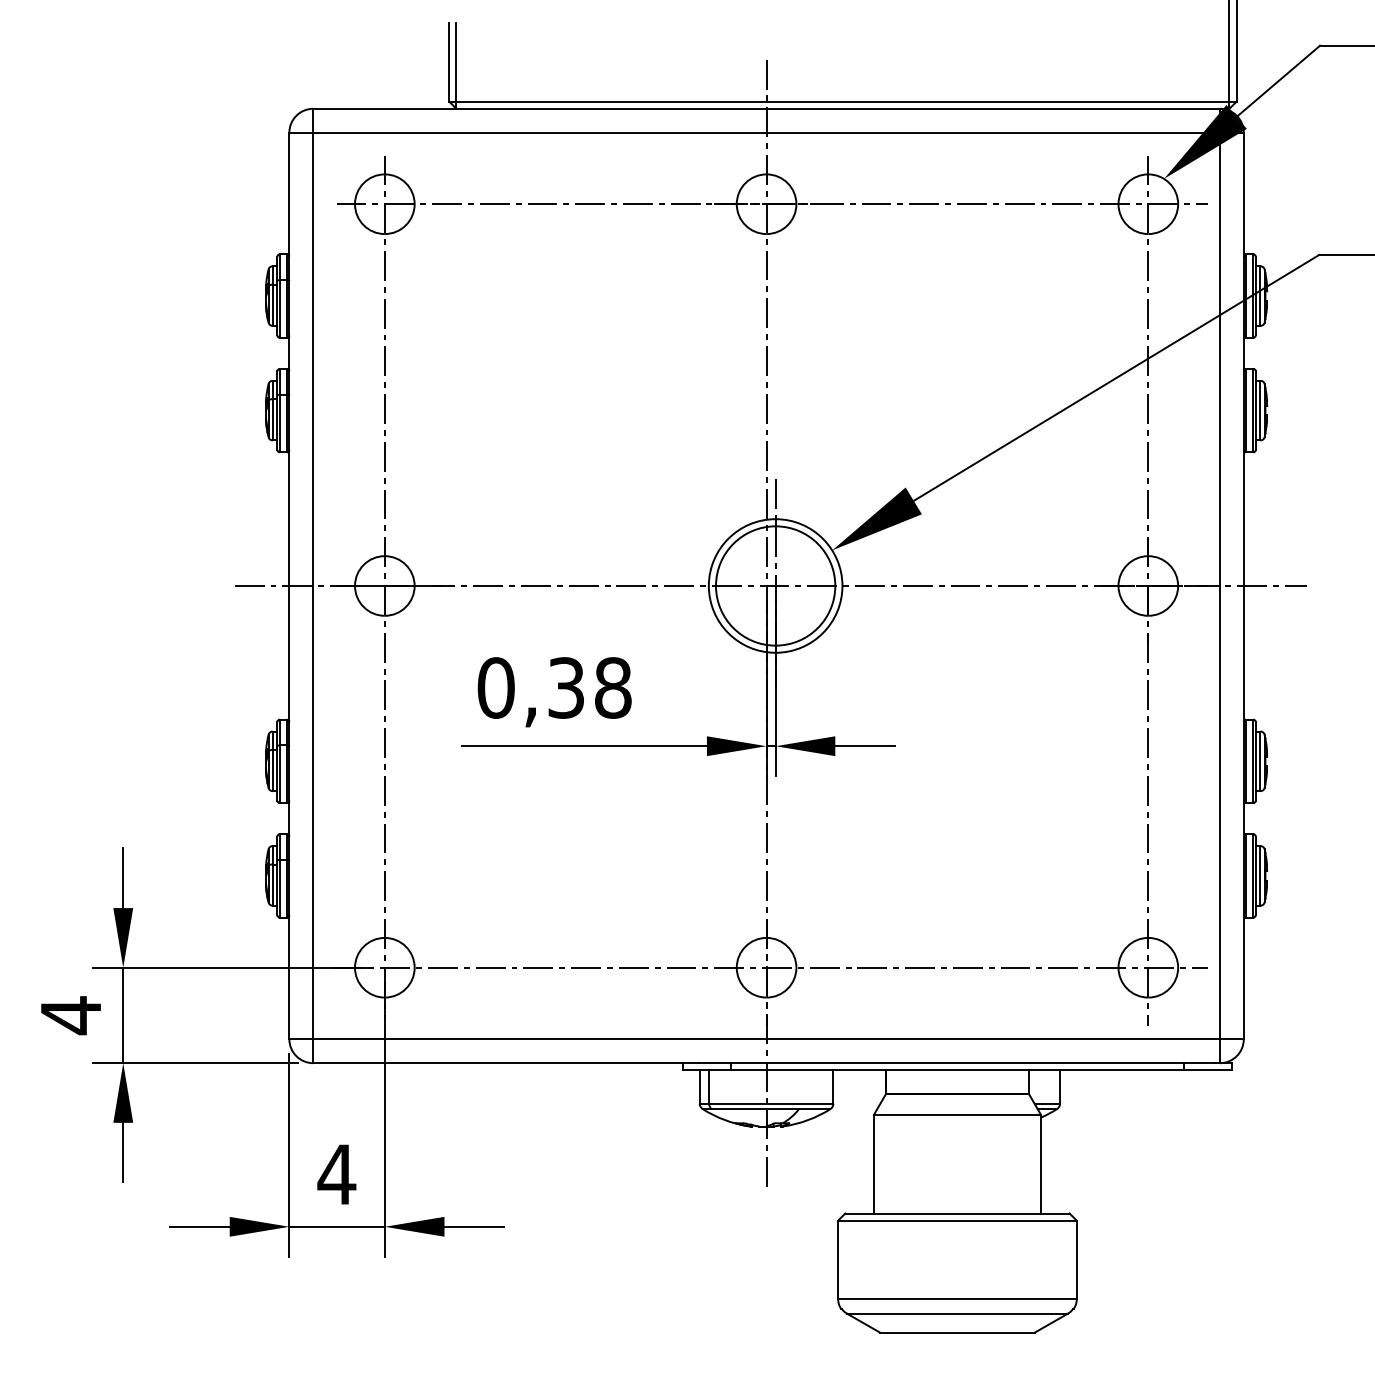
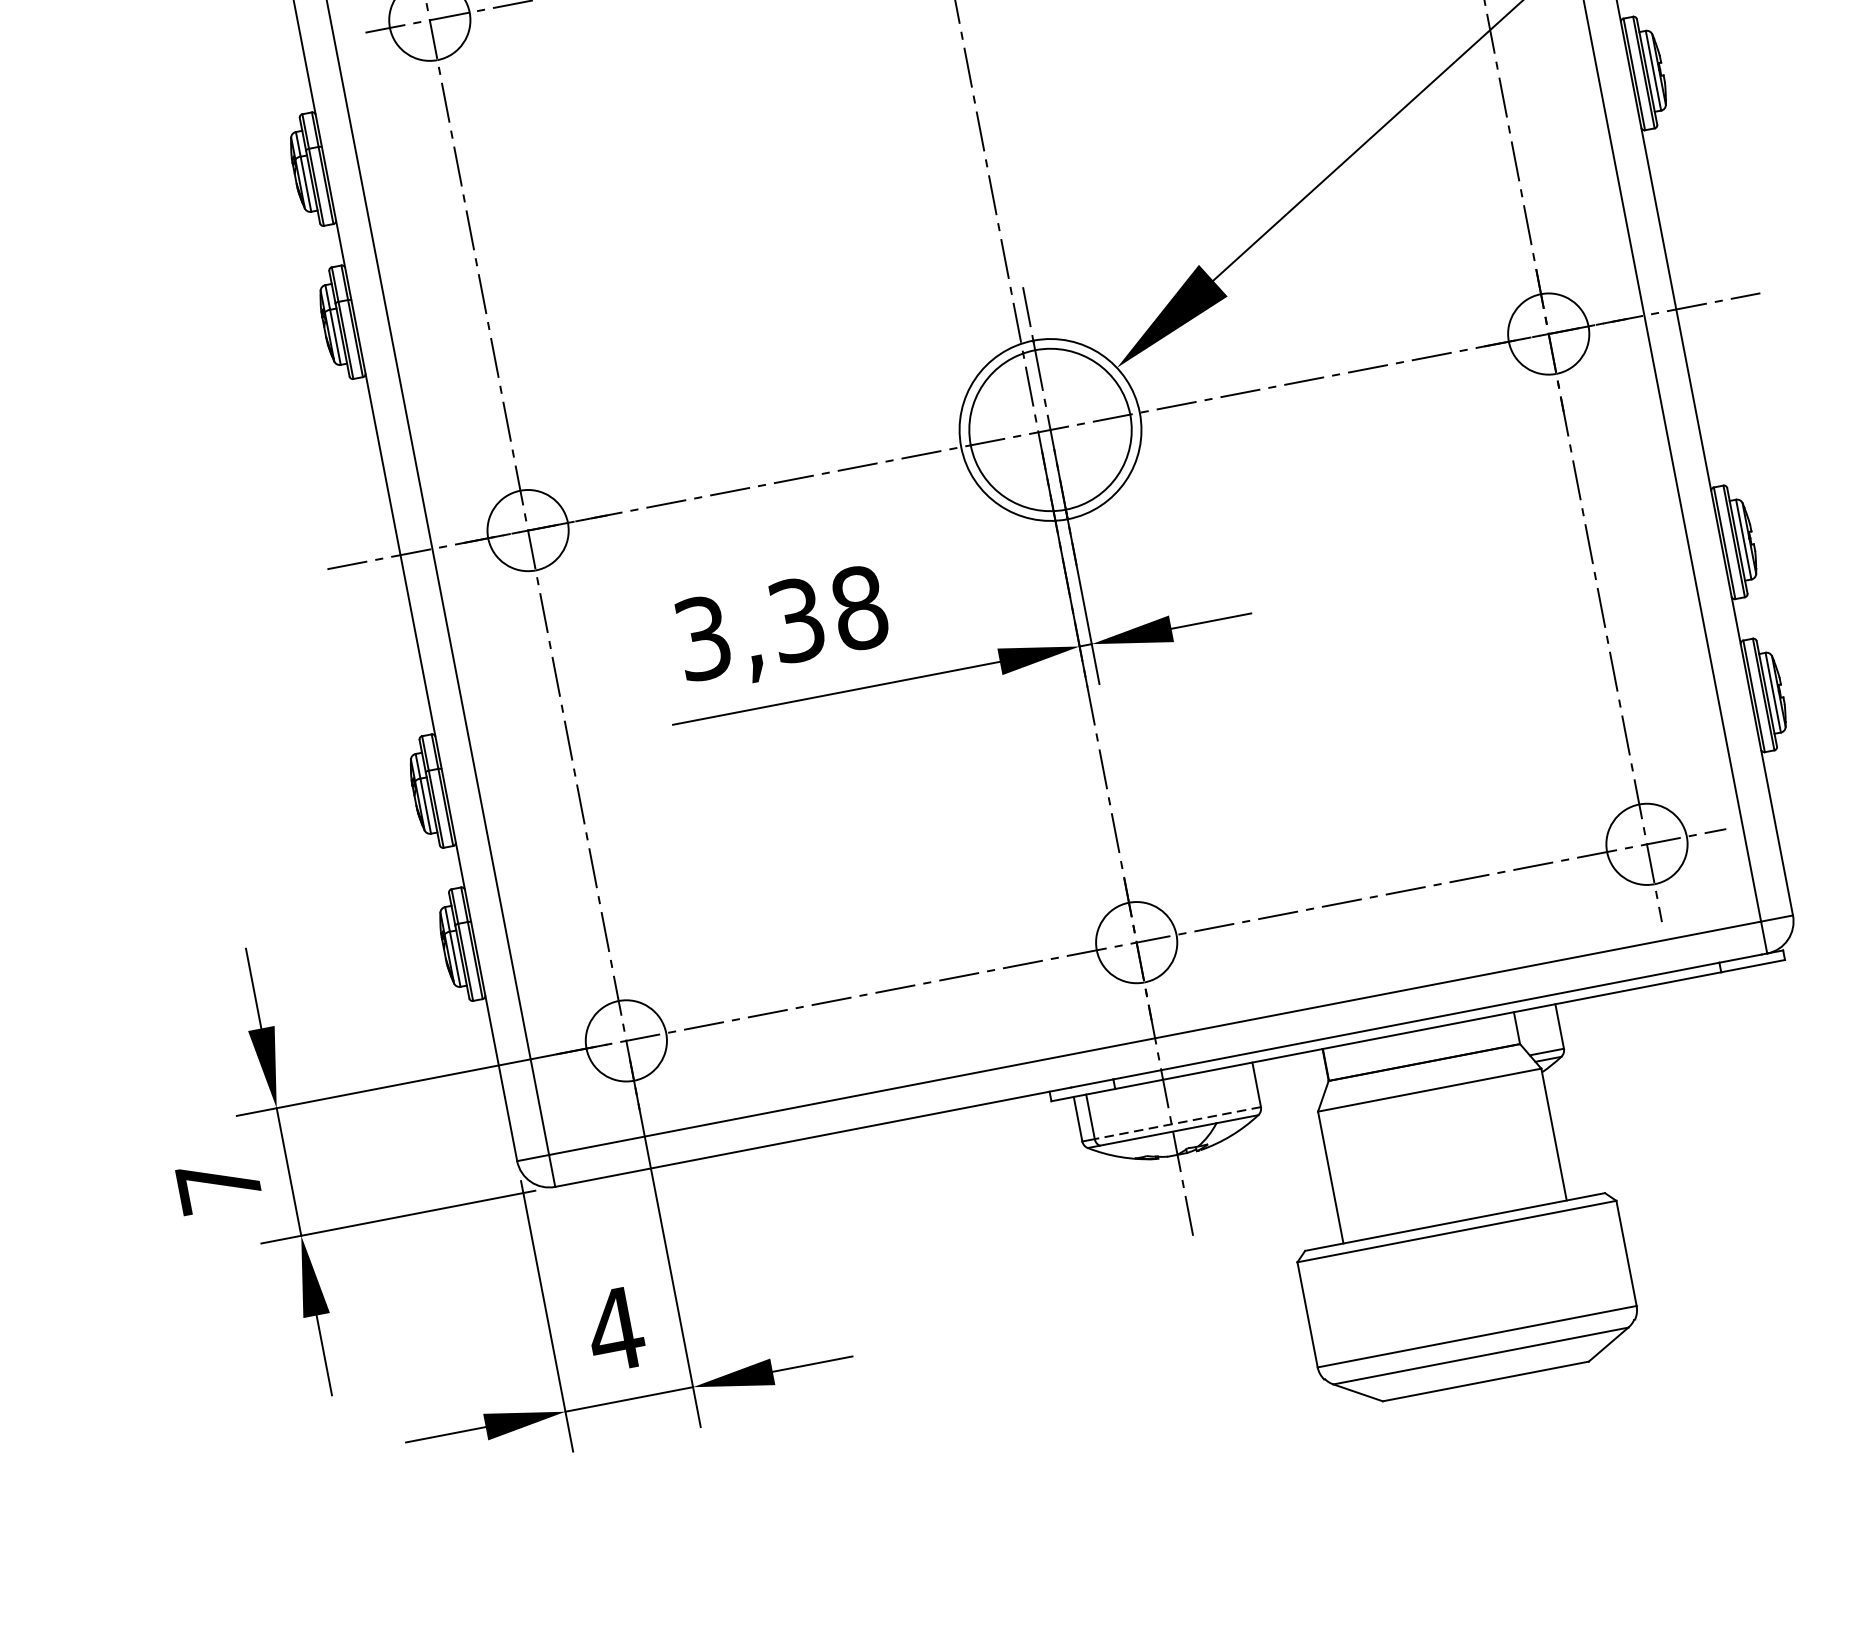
text: (495, 687) -> (702, 637), 0,38 -> 3,38
text: (70, 1015) -> (218, 1185), 4 -> 7
line: (770, 1103) -> (1176, 1123), solid -> dashed

